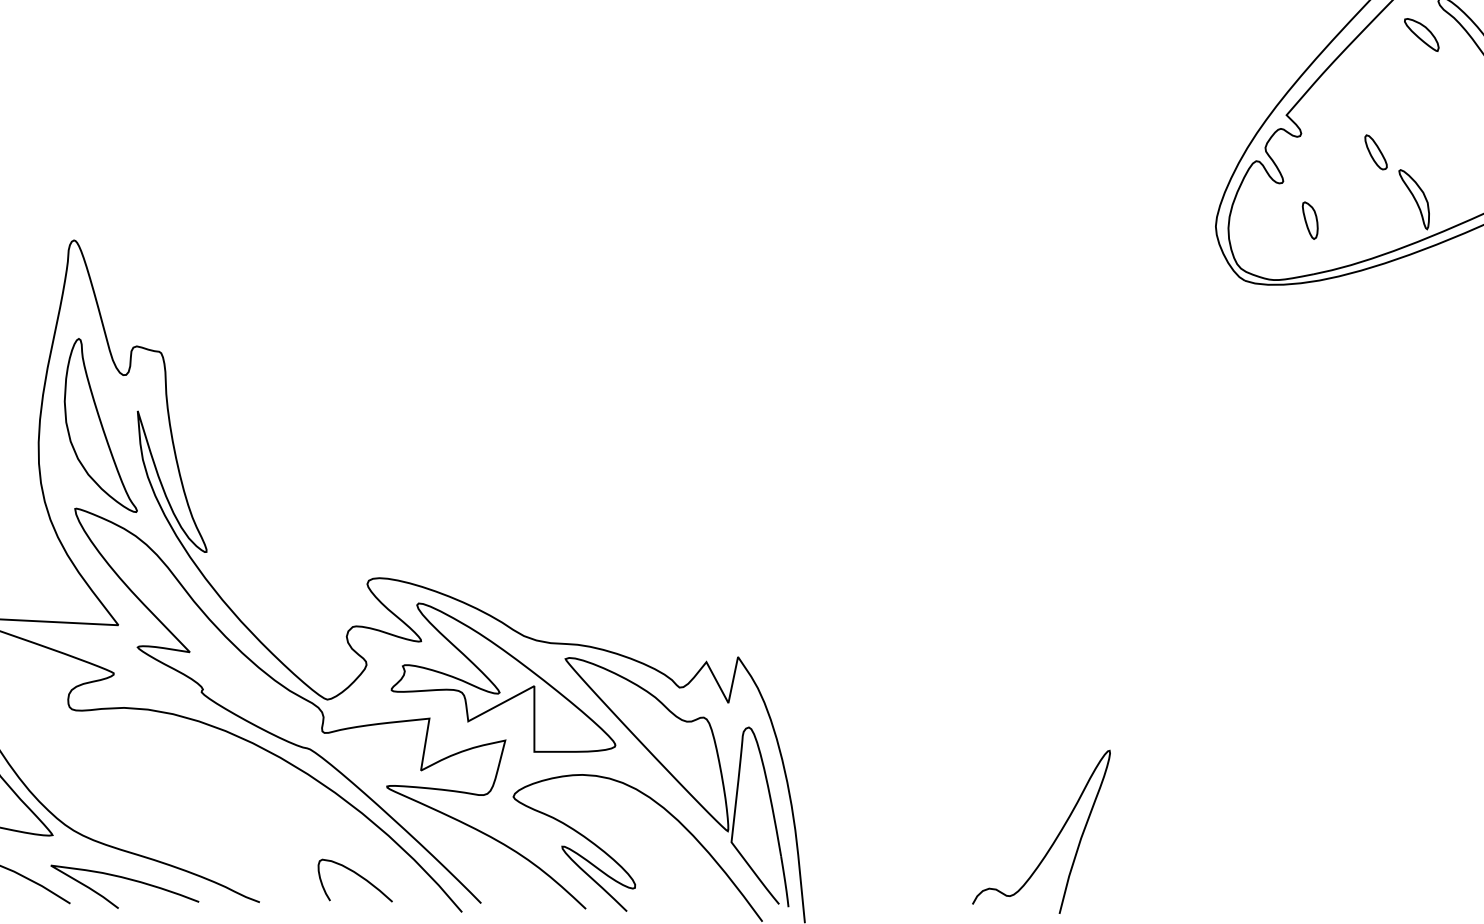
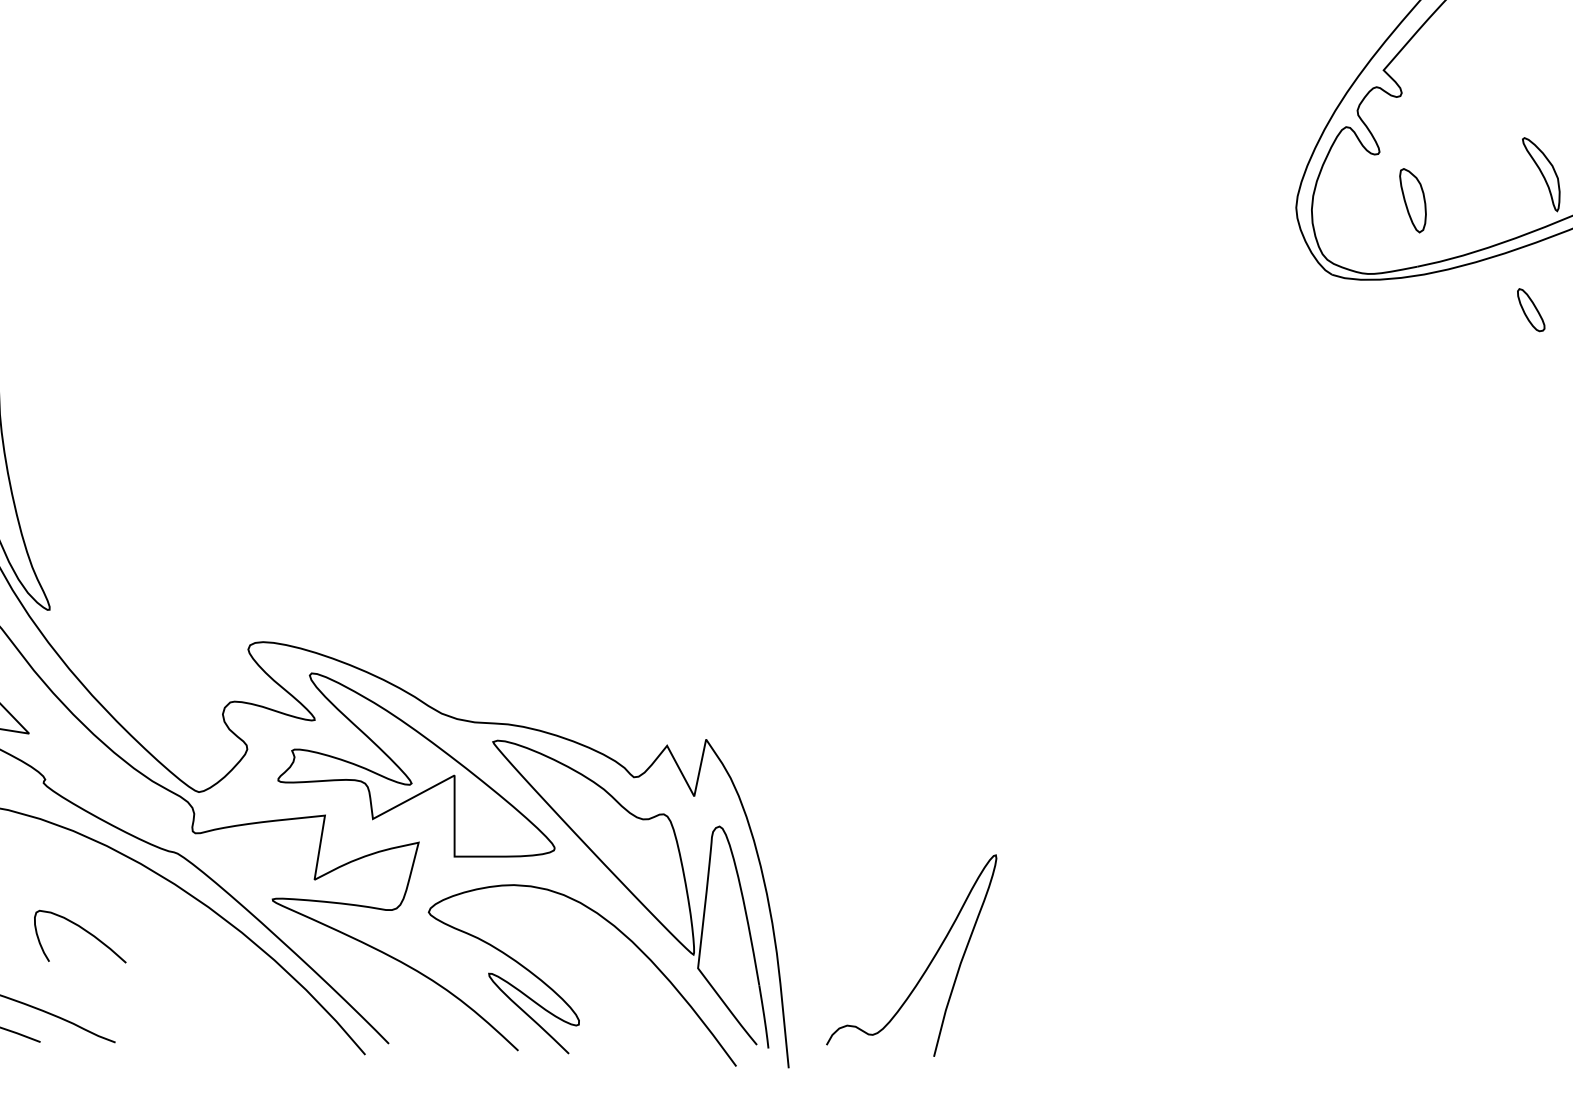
part: (1375, 152) -> (1530, 310), moved
part: (1309, 220) -> (1411, 200), size x1.4
curve: (1054, 839) -> (927, 964), moved
curve: (357, 875) -> (82, 930), moved

